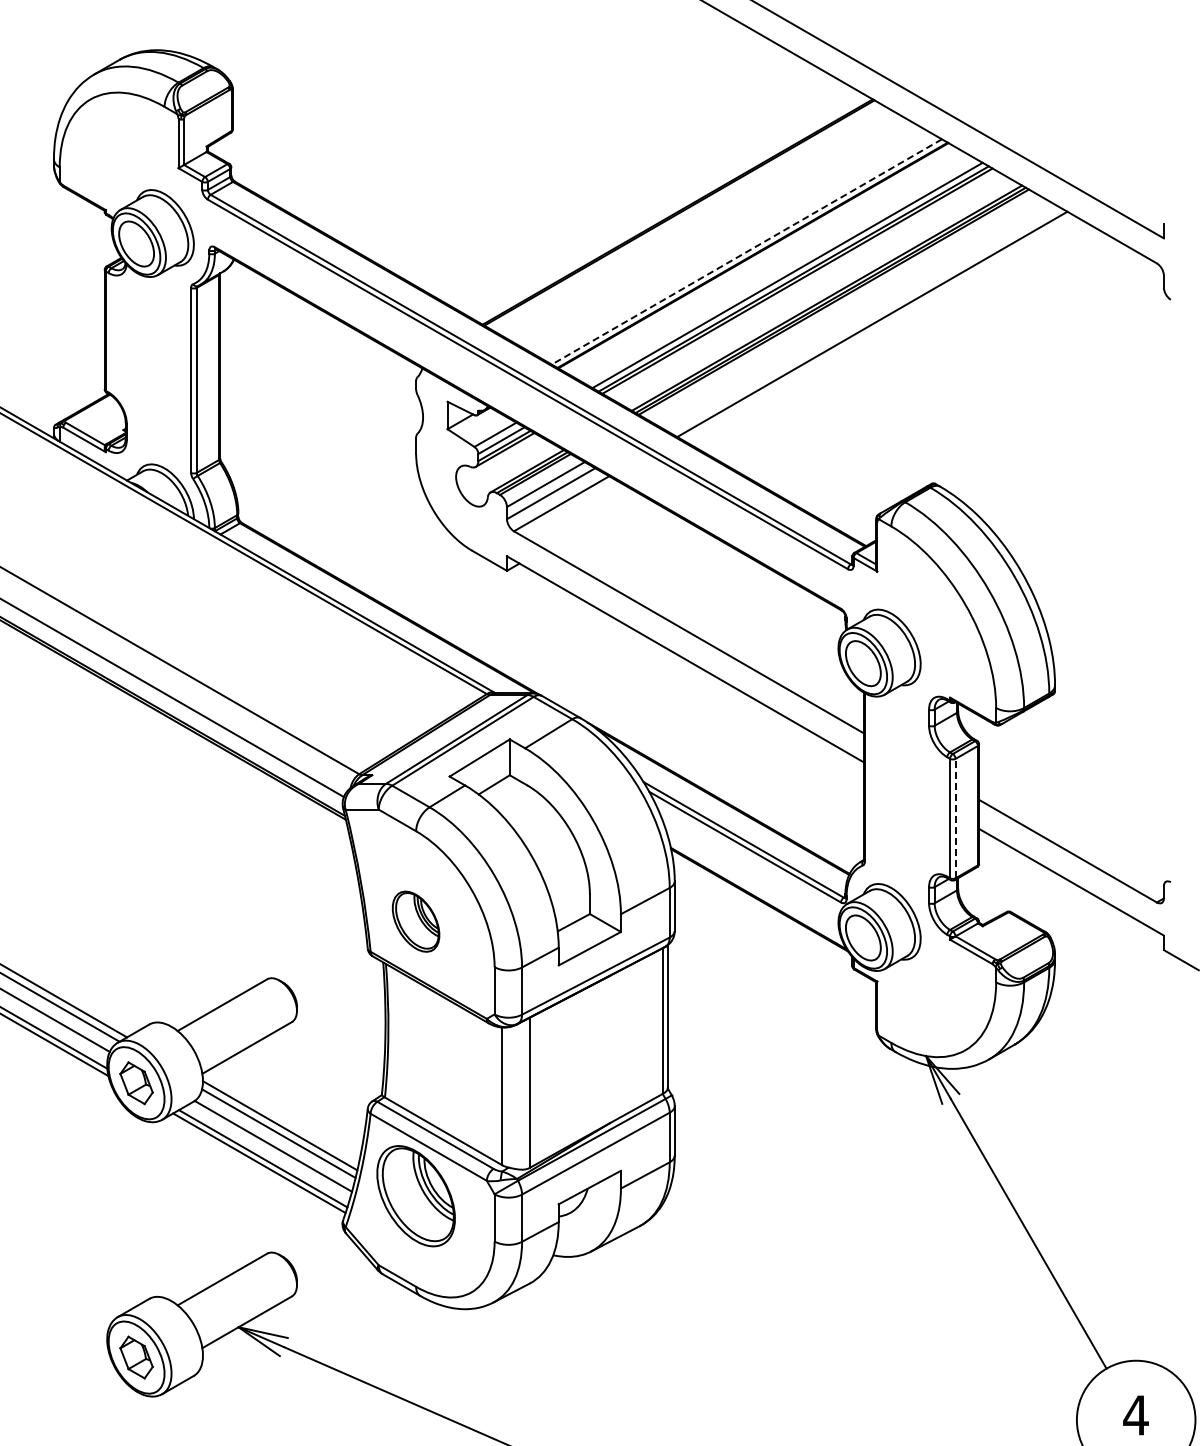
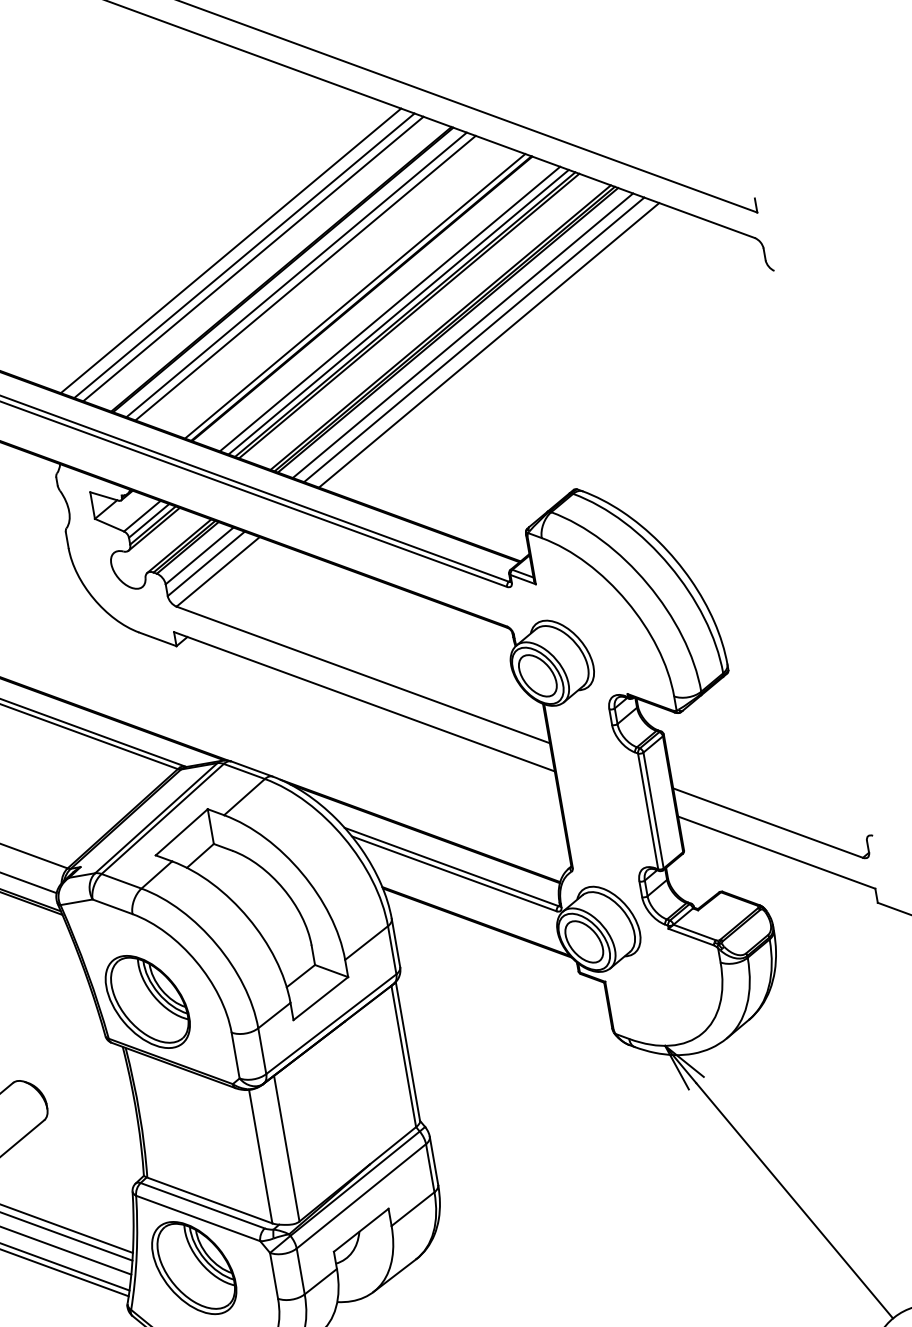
line: (630, 184) -> (230, 250), added
line: (643, 191) -> (244, 255), added
line: (651, 196) -> (253, 258), added
line: (691, 219) -> (296, 274), added
line: (700, 224) -> (305, 277), added
line: (746, 252) -> (354, 296), dashed -> solid
line: (779, 270) -> (389, 308), added
line: (847, 309) -> (462, 335), added
line: (858, 315) -> (474, 339), added
line: (955, 818) -> (653, 810), dashed -> solid
part: (415, 921) -> (147, 1001), size x1.67

